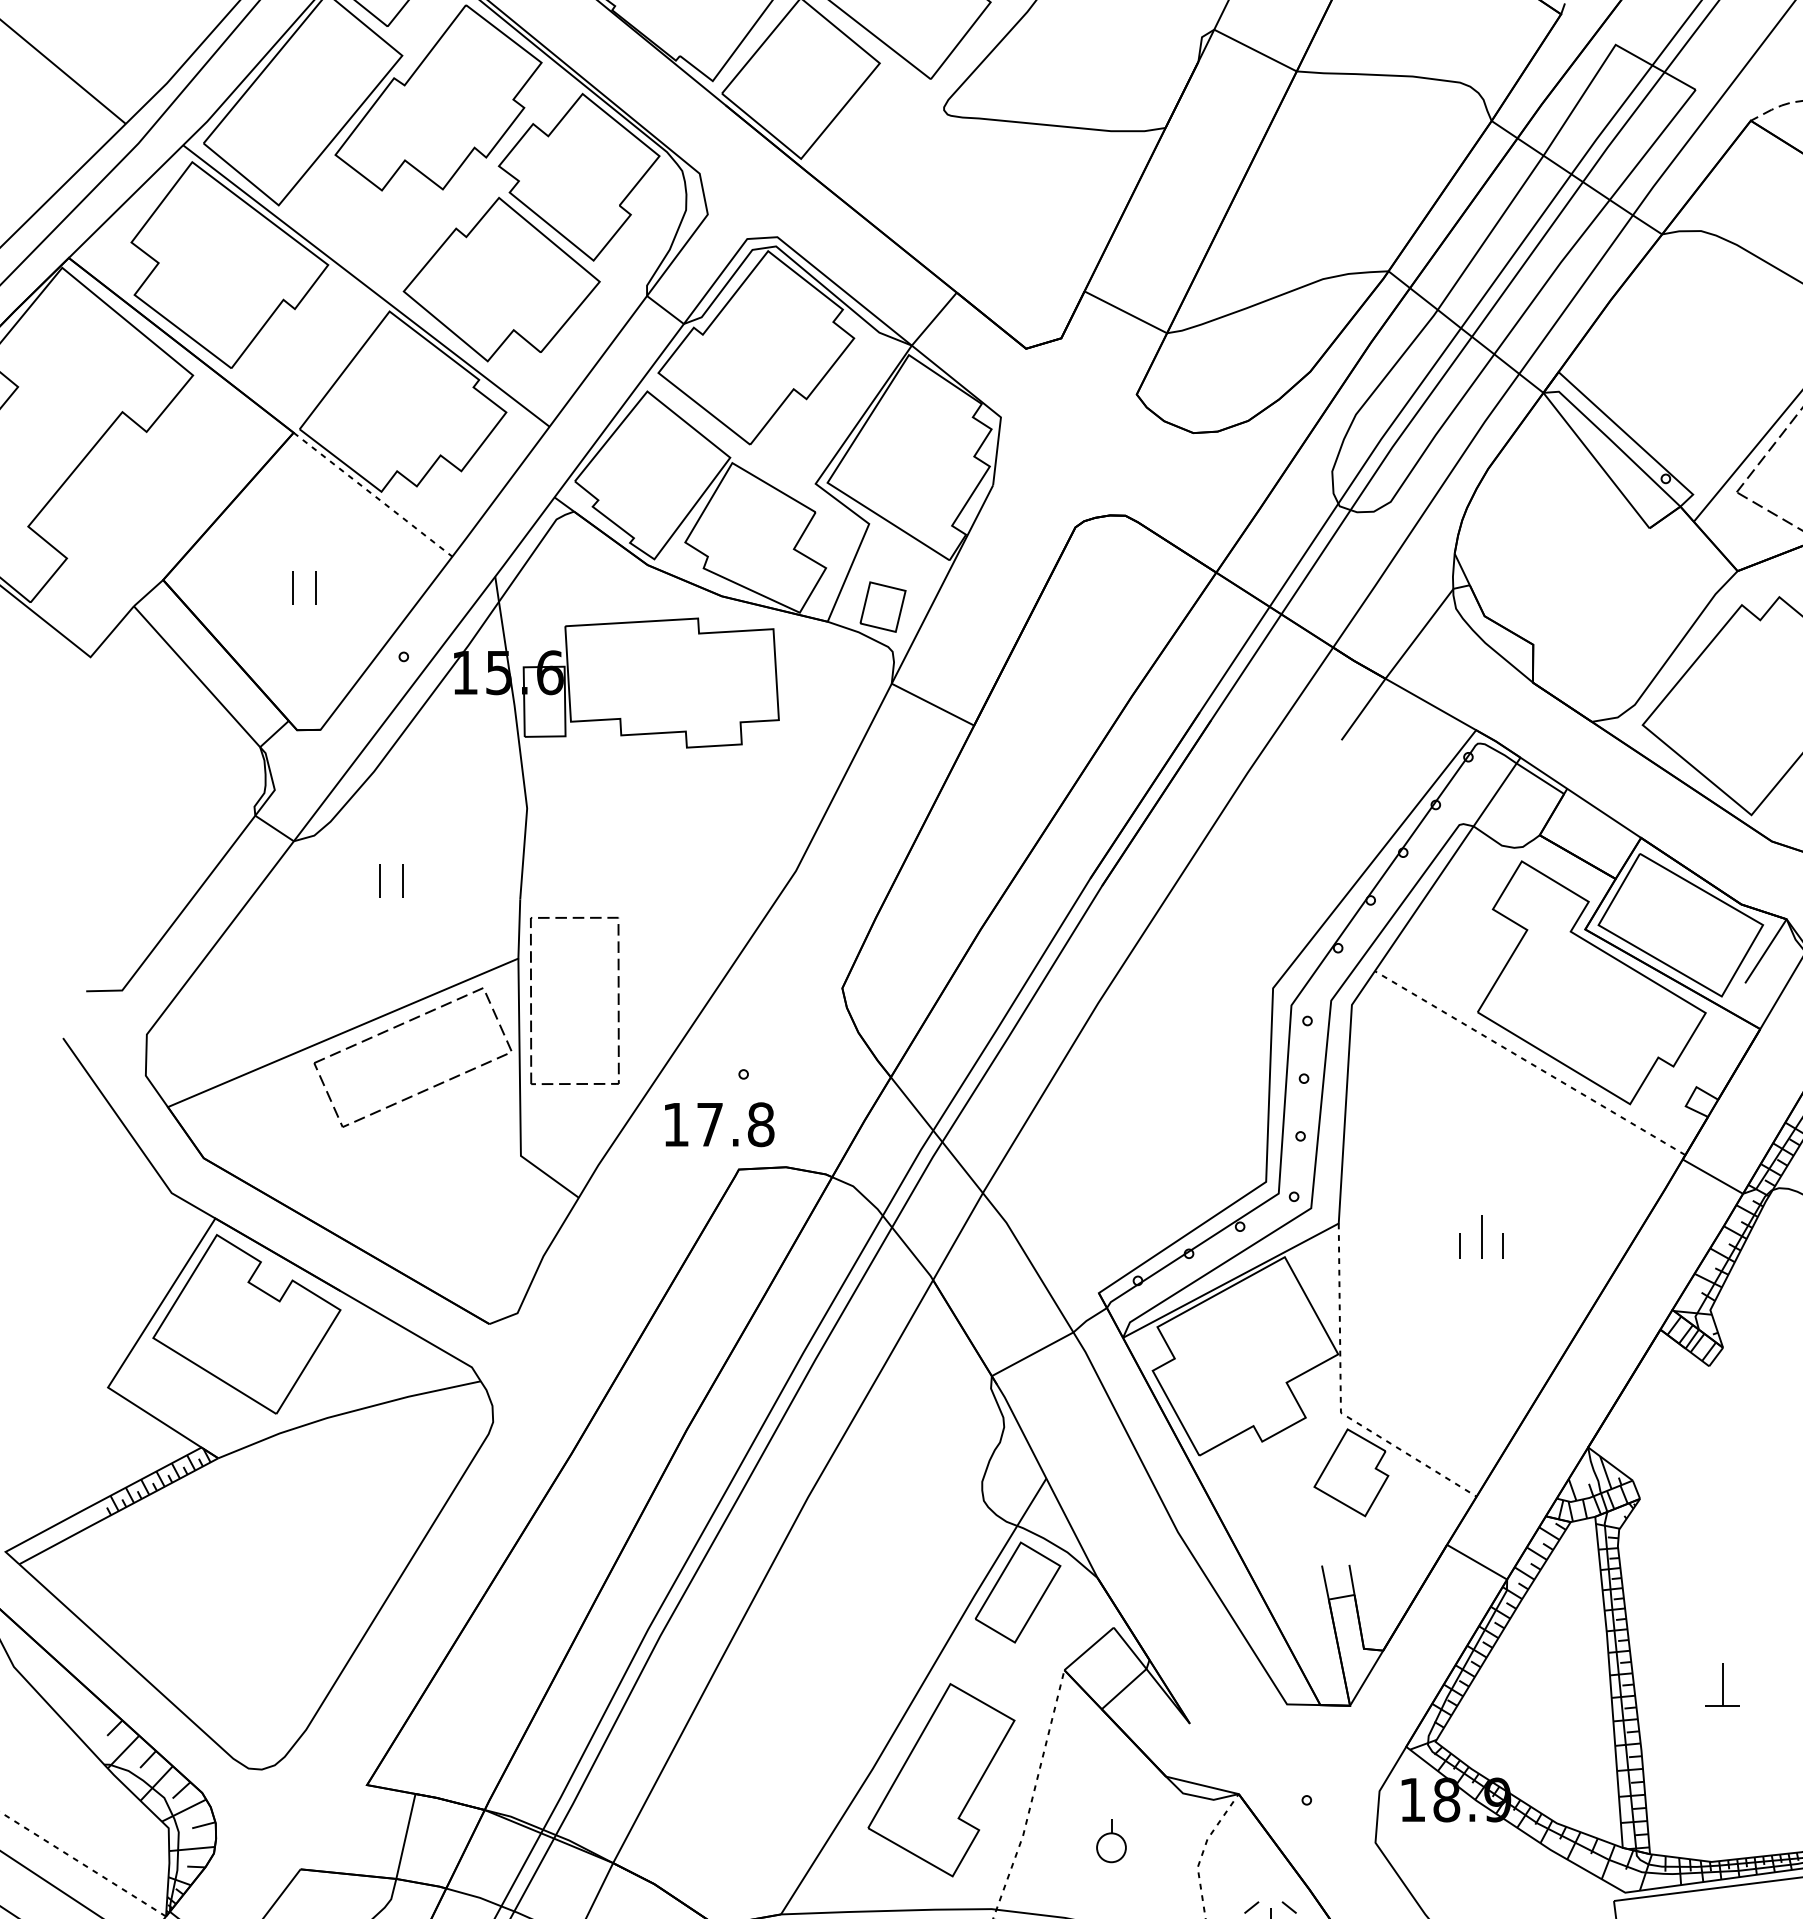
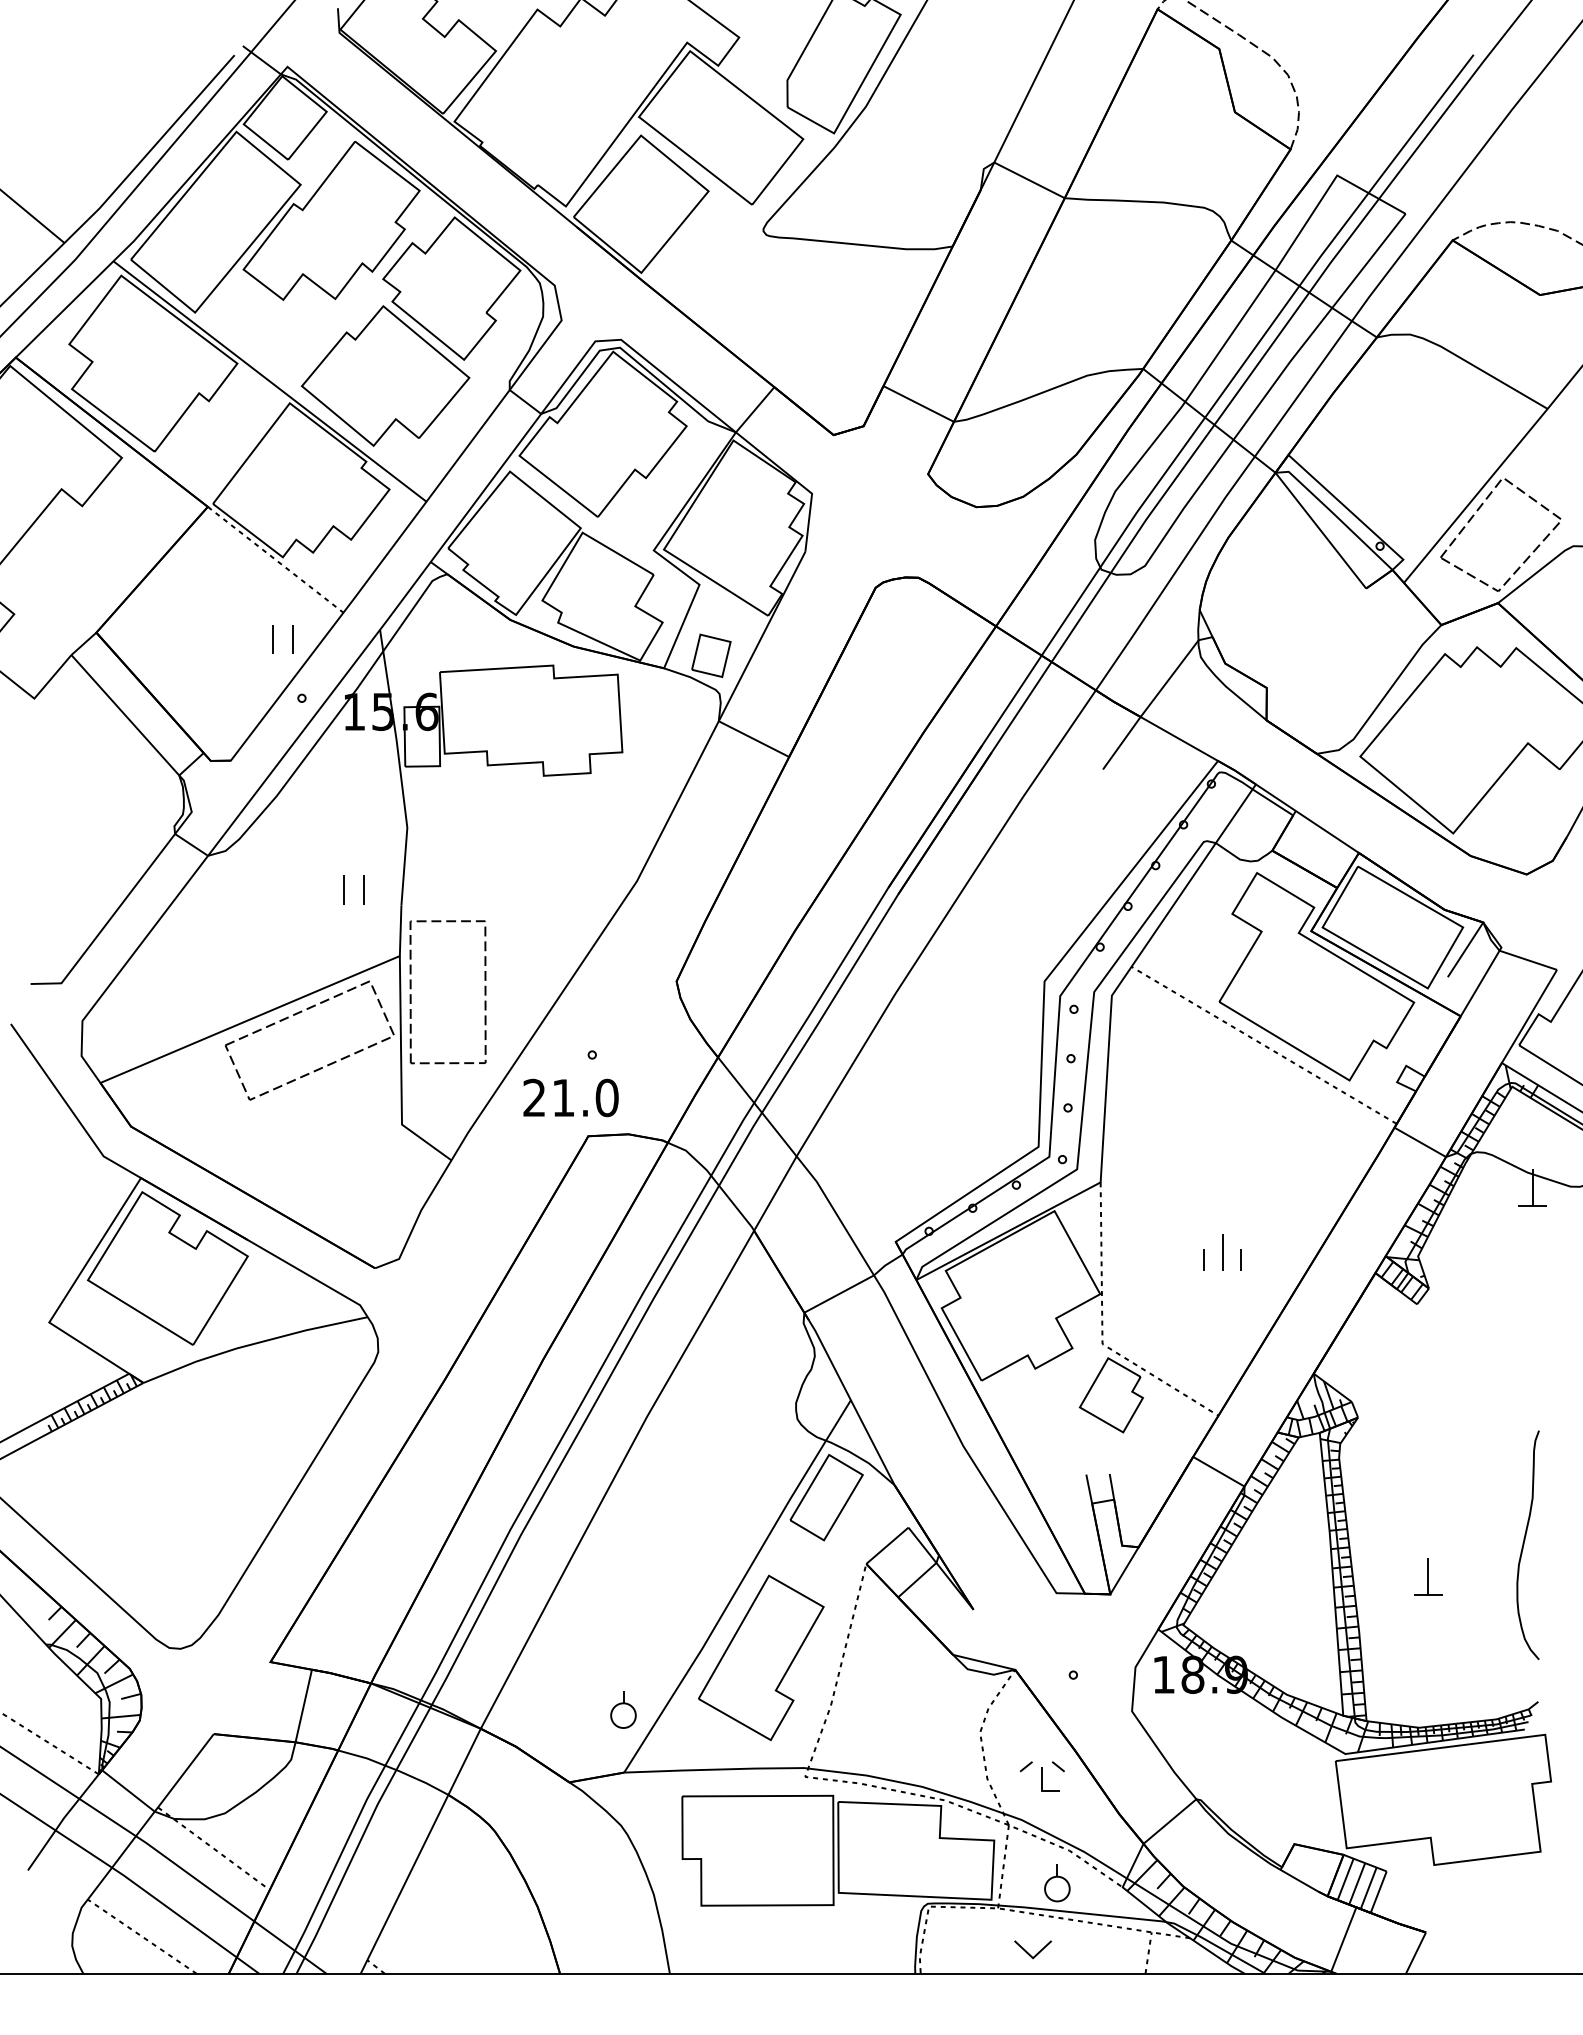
part: (293, 588) -> (273, 639), moved
part: (381, 880) -> (344, 889), moved
text: (718, 1124) -> (570, 1097), 17.8 -> 21.0
part: (1481, 1236) -> (1222, 1252), moved
part: (1111, 1840) -> (623, 1709), moved

